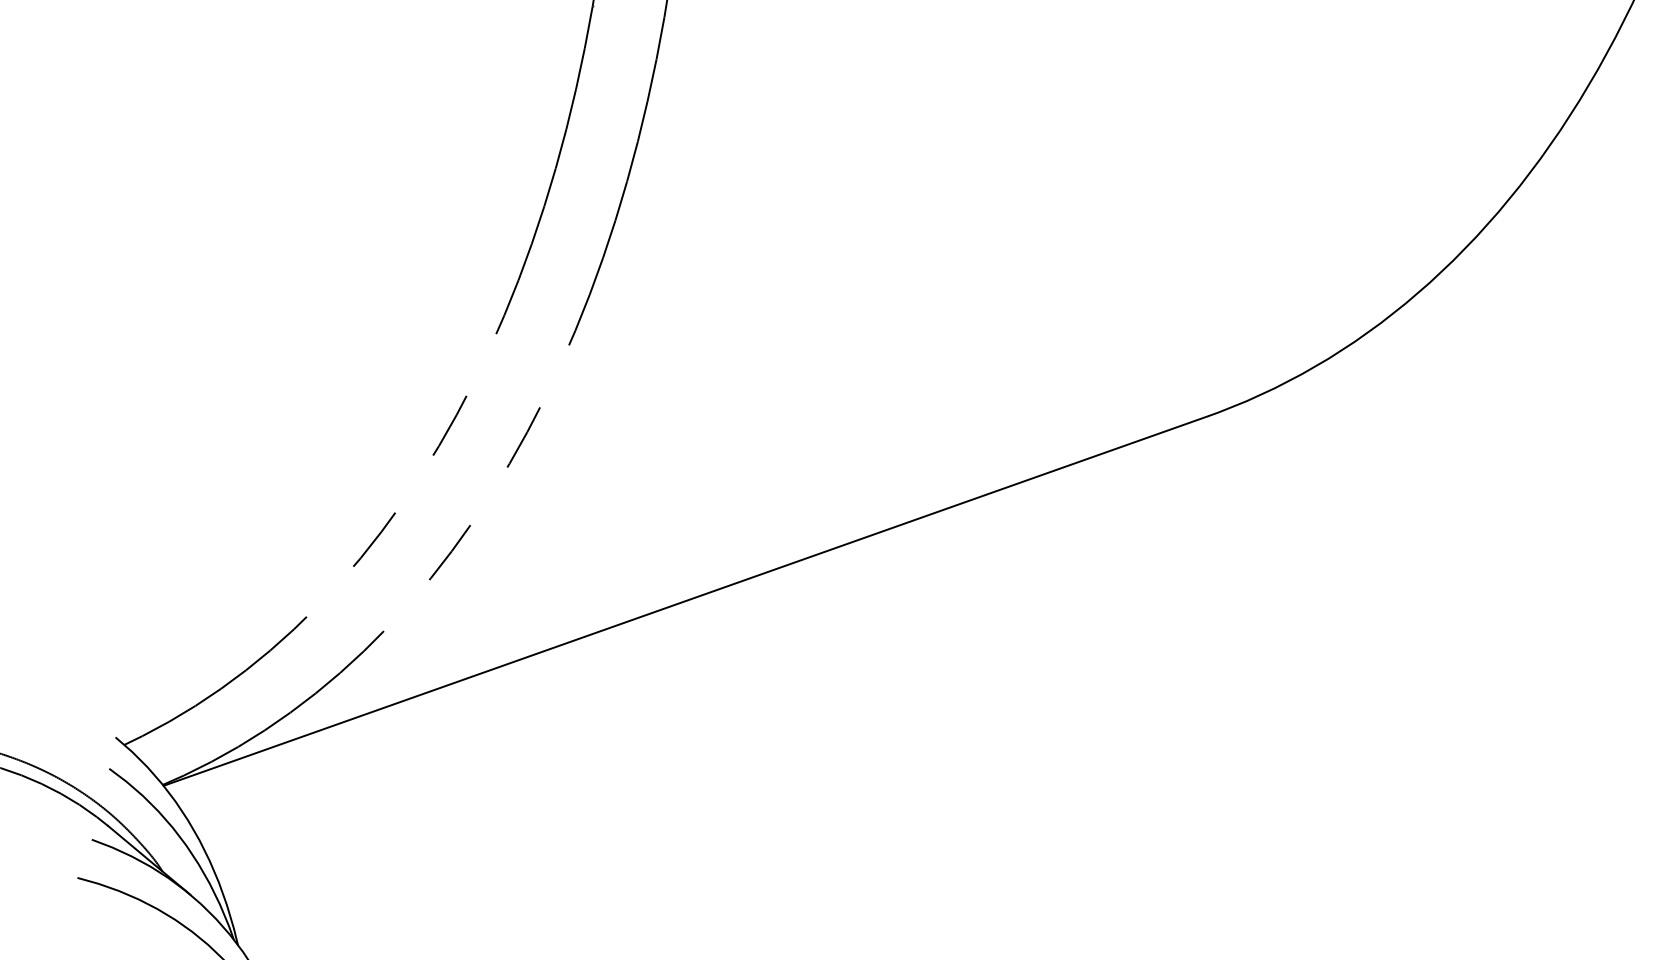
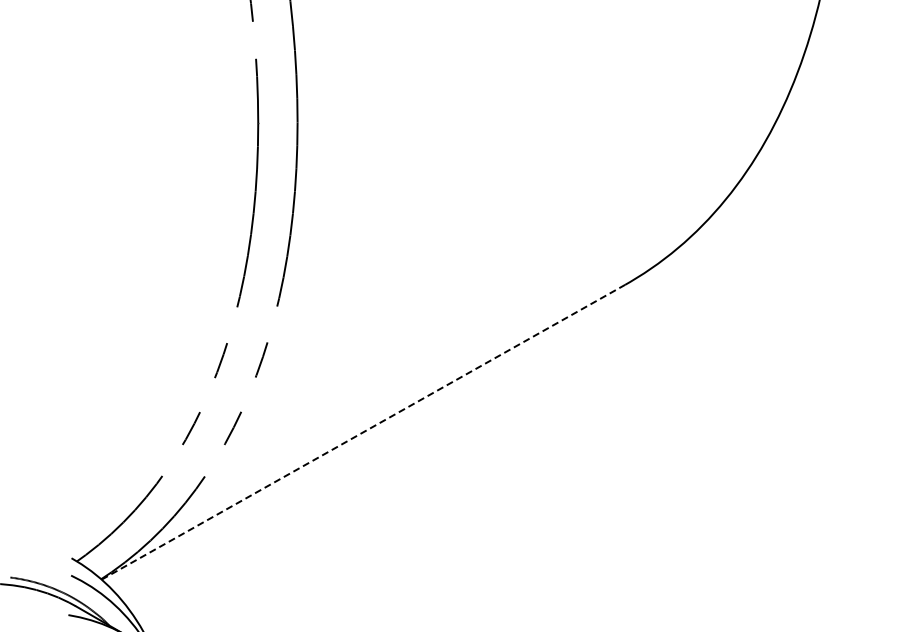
line: (685, 601) -> (363, 432), solid -> dashed

